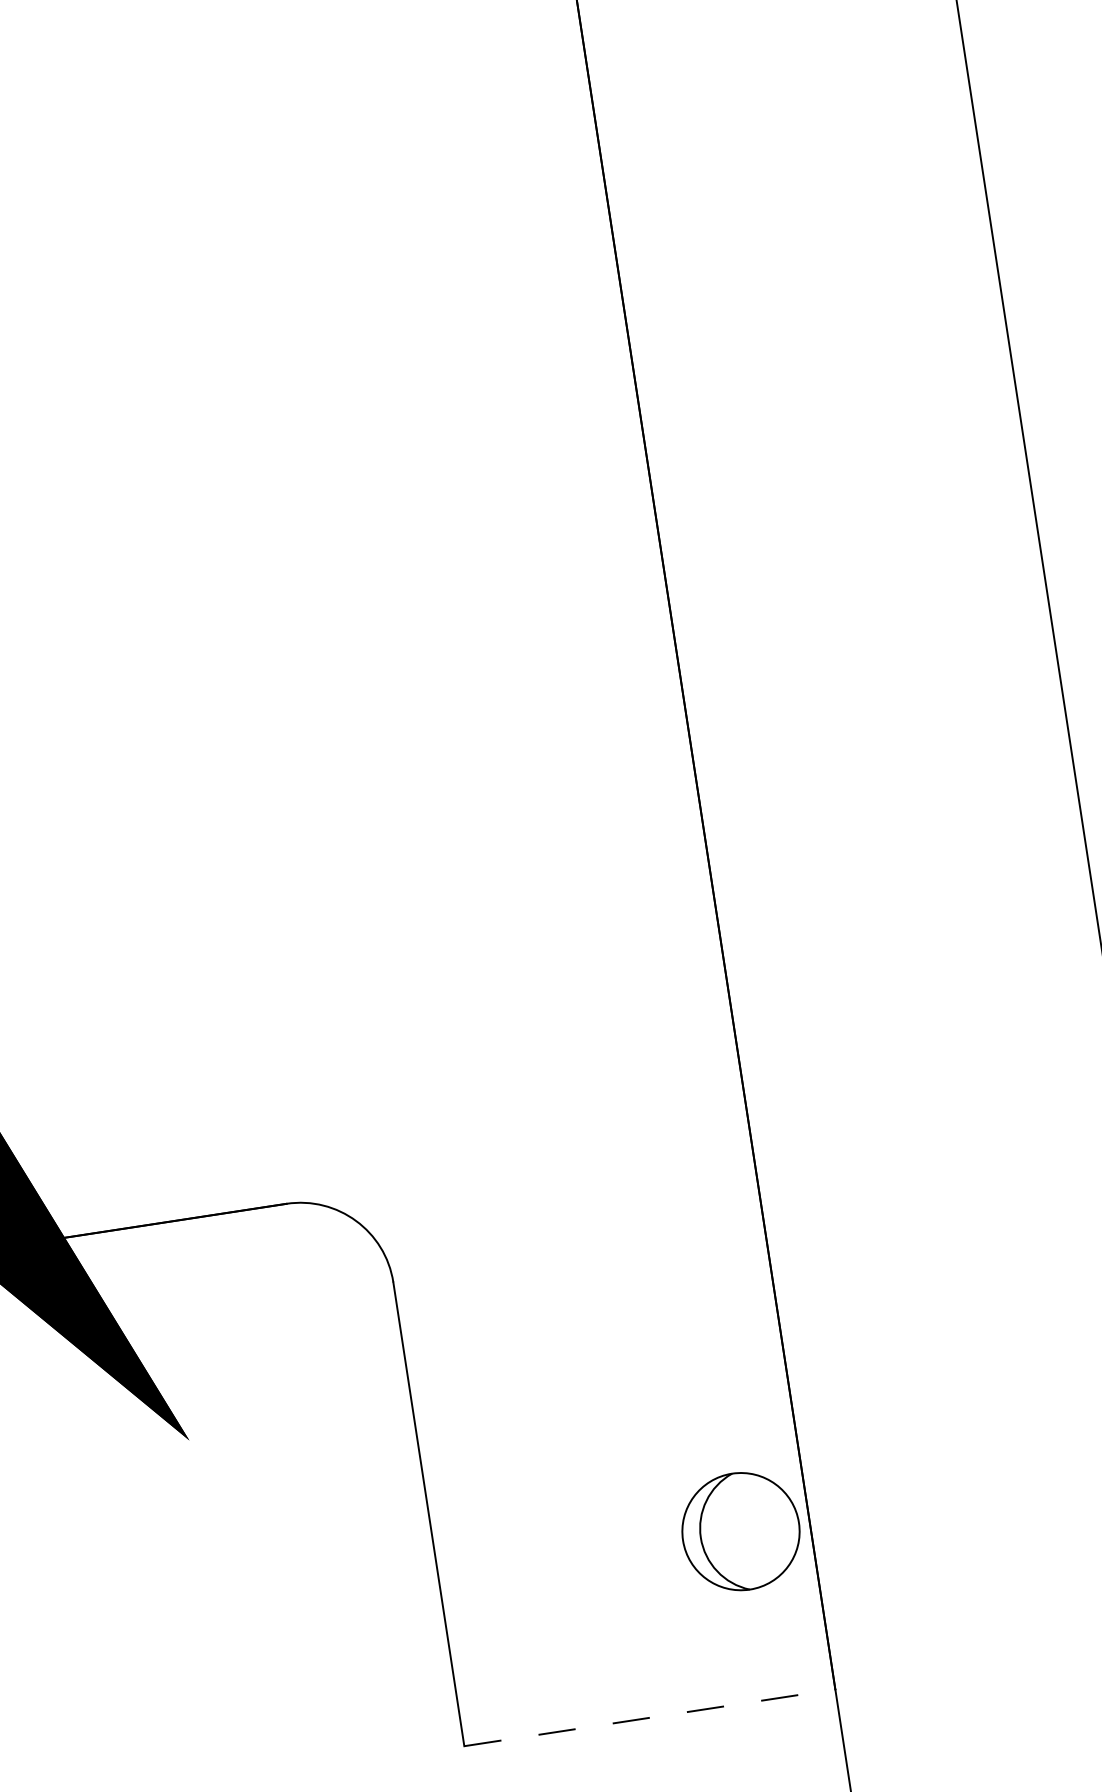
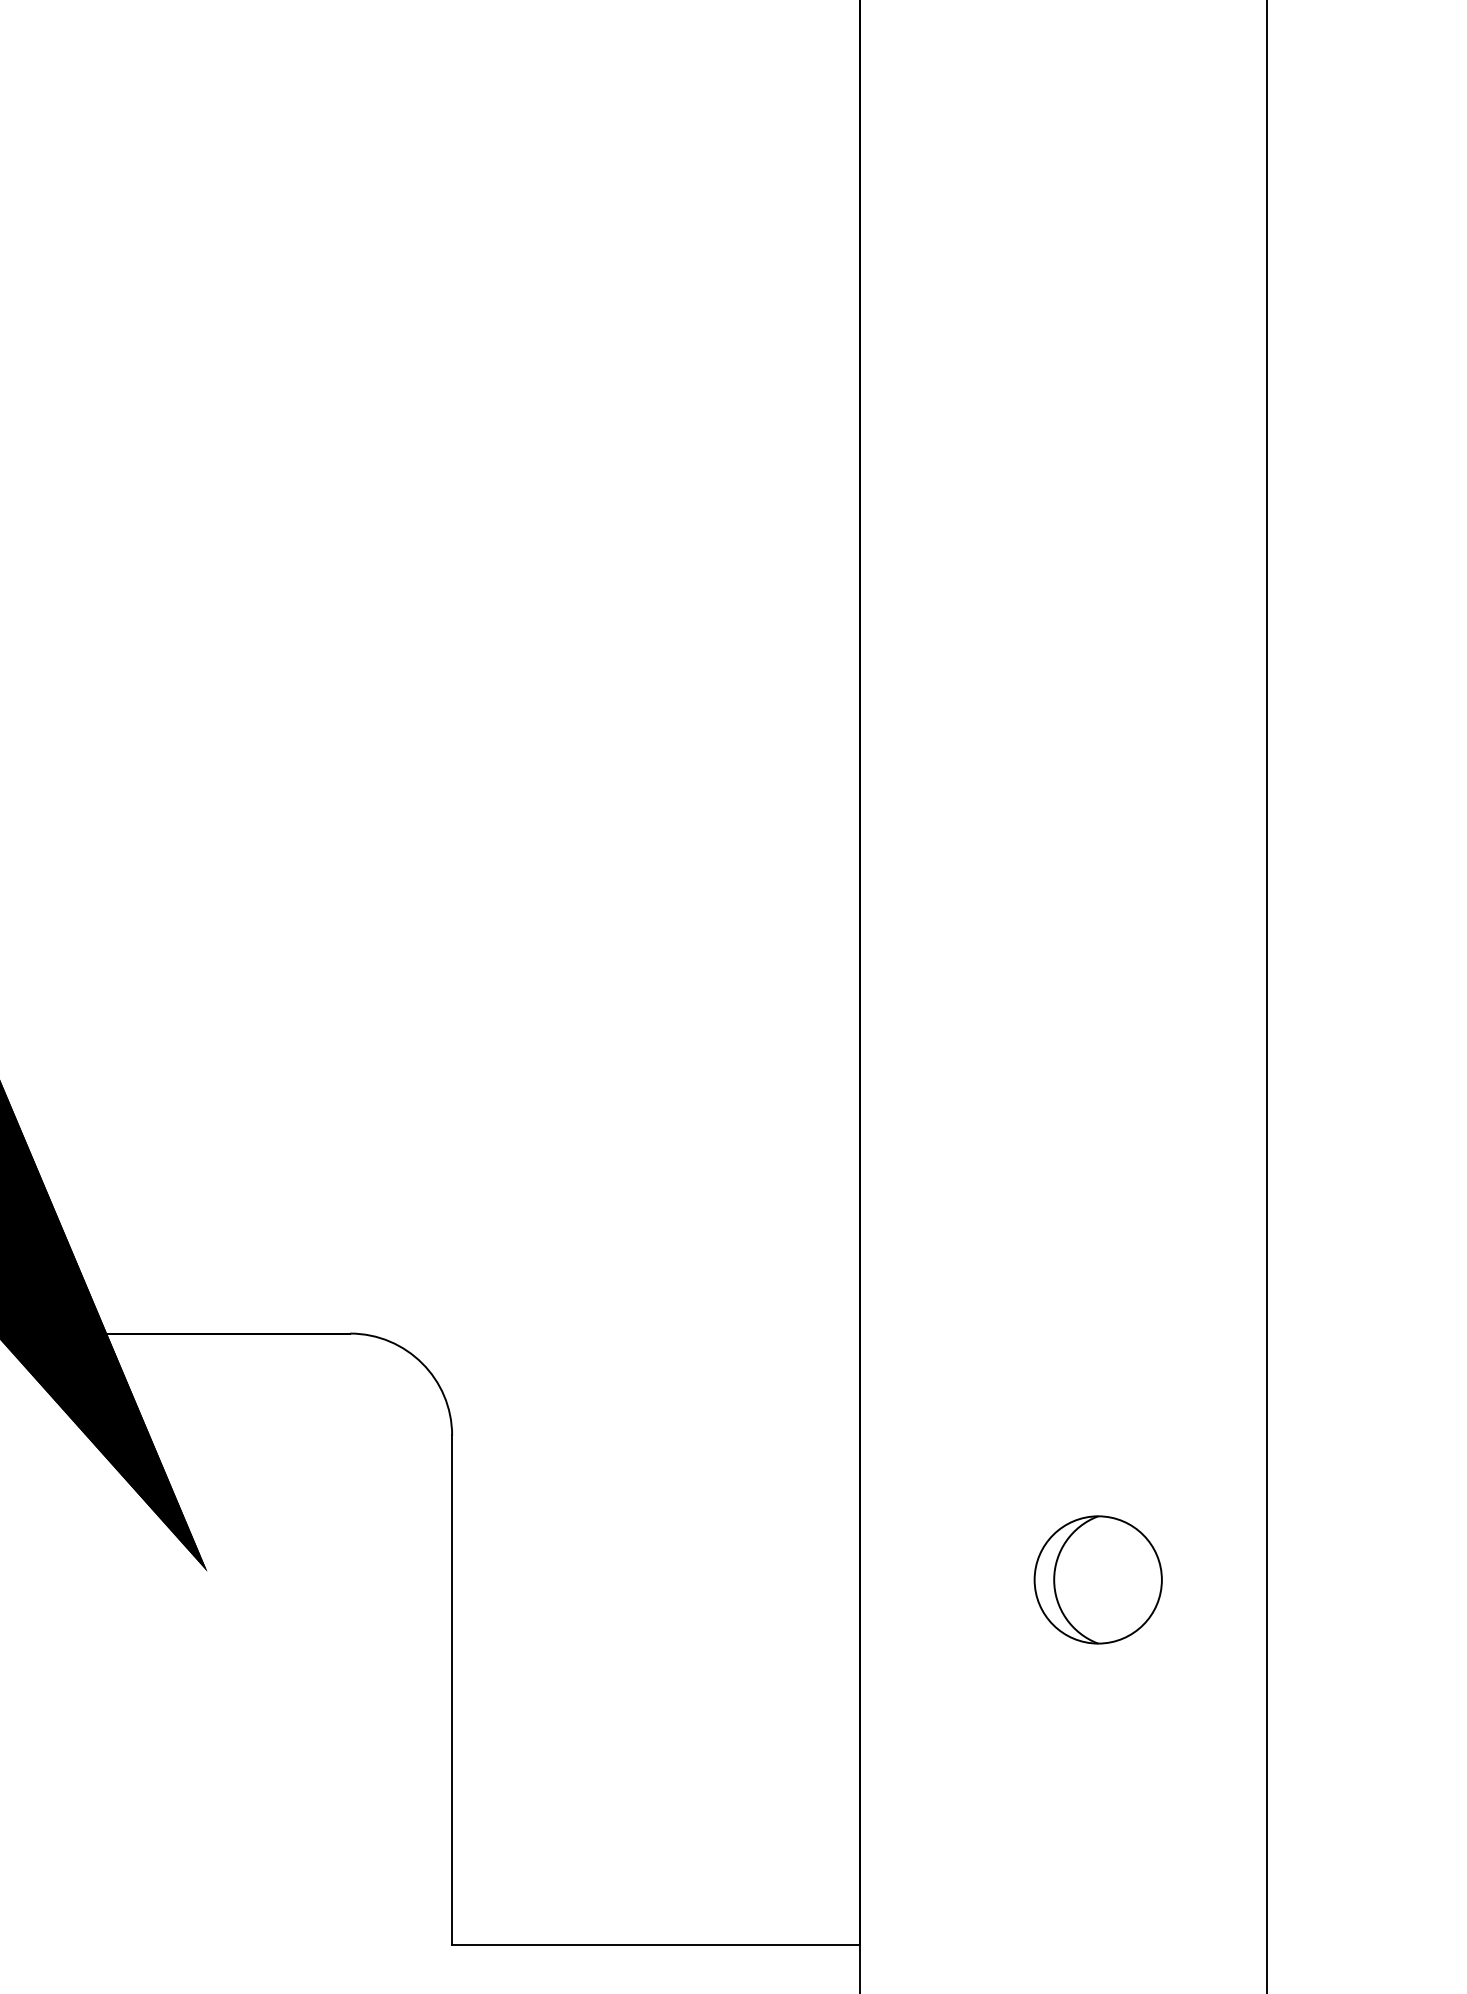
part: (740, 1531) -> (1097, 1579), moved
line: (649, 1717) -> (655, 1944), dashed -> solid

